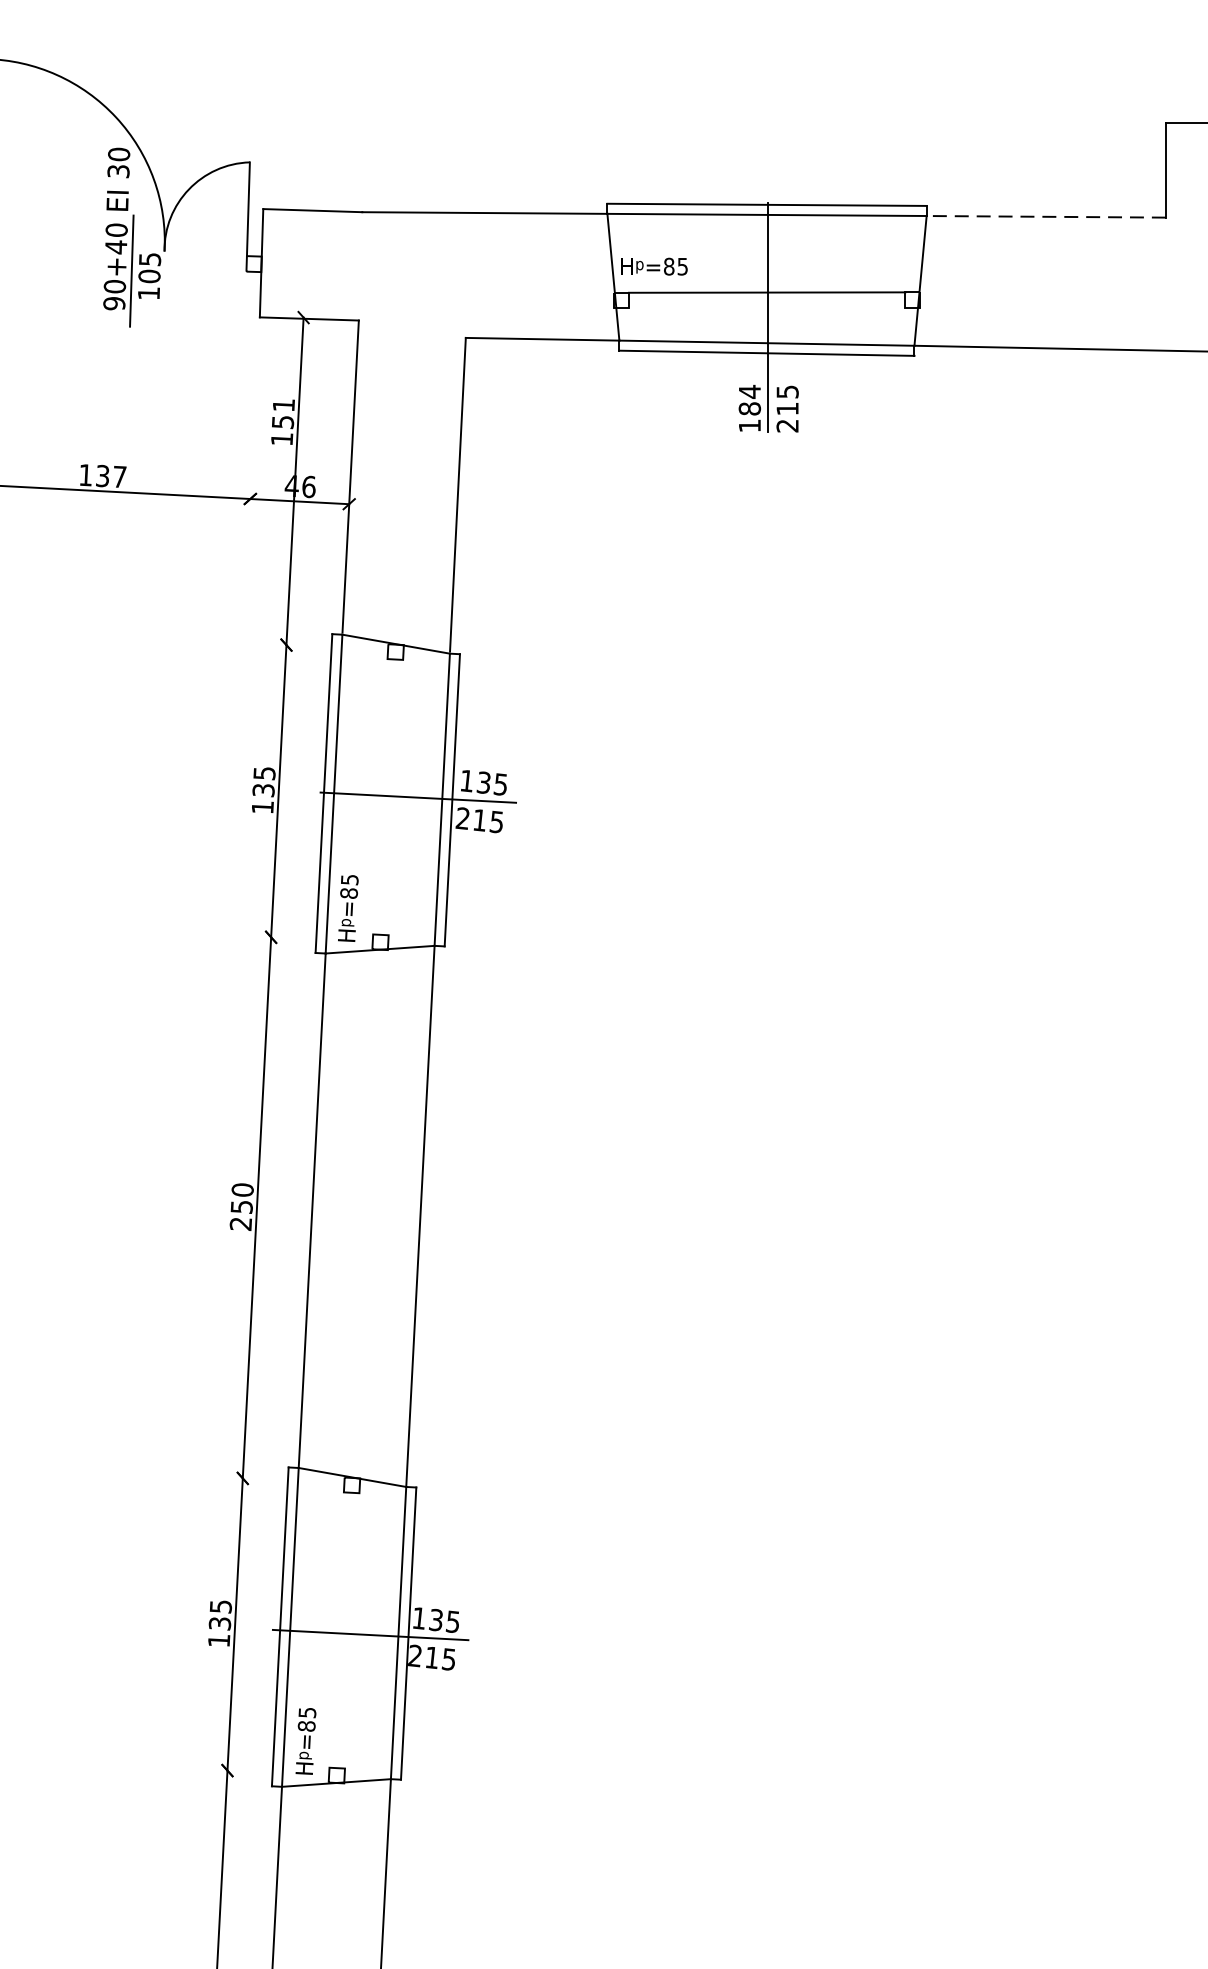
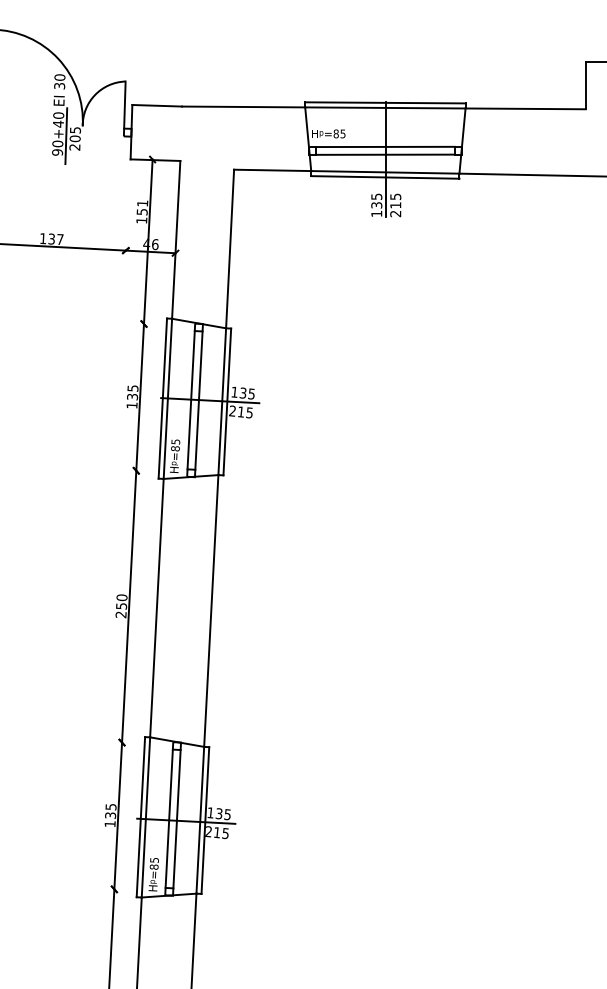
line: (1045, 216) -> (525, 108), dashed -> solid
text: (148, 293) -> (74, 147), 105 -> 205
line: (767, 307) -> (385, 154), added
text: (749, 399) -> (376, 200), 184 -> 135
line: (379, 797) -> (190, 400), added
line: (394, 797) -> (198, 400), added
line: (335, 1629) -> (168, 818), added
line: (351, 1631) -> (176, 819), added

